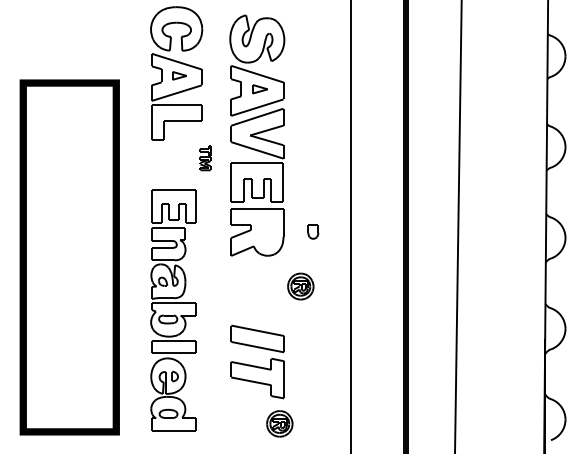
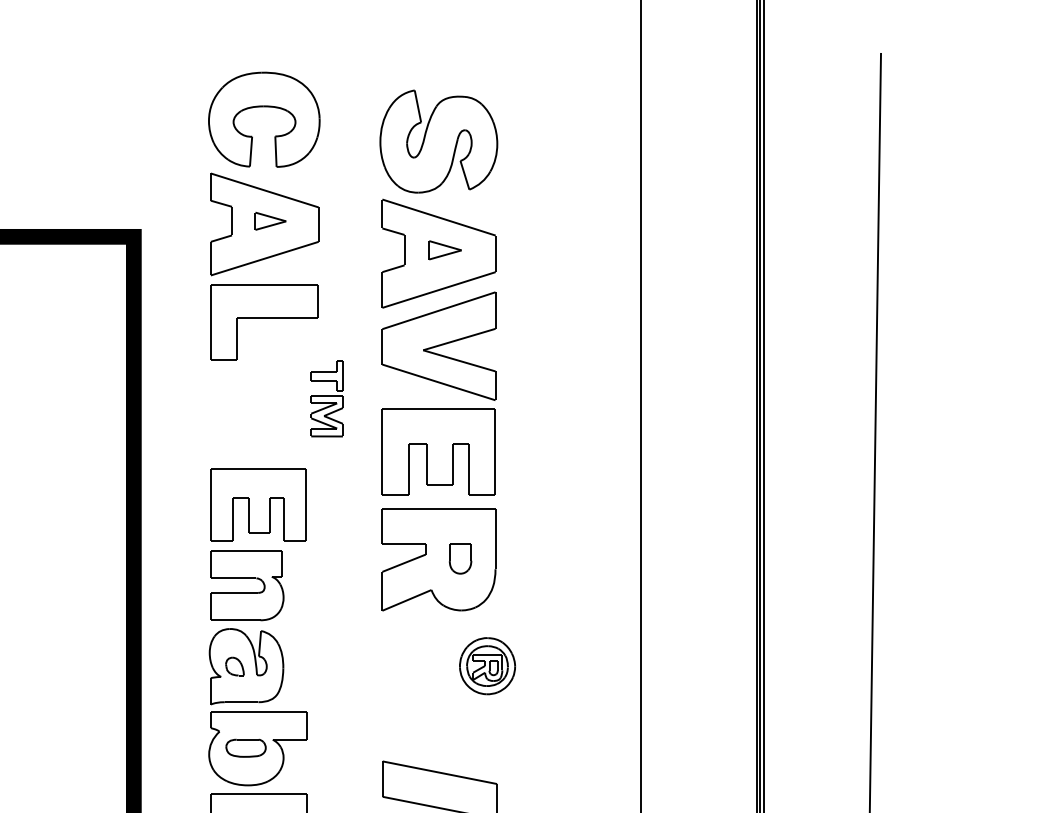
part: (205, 158) -> (326, 399), size x1.43
part: (313, 231) -> (460, 557), moved
part: (300, 286) -> (486, 666), moved

